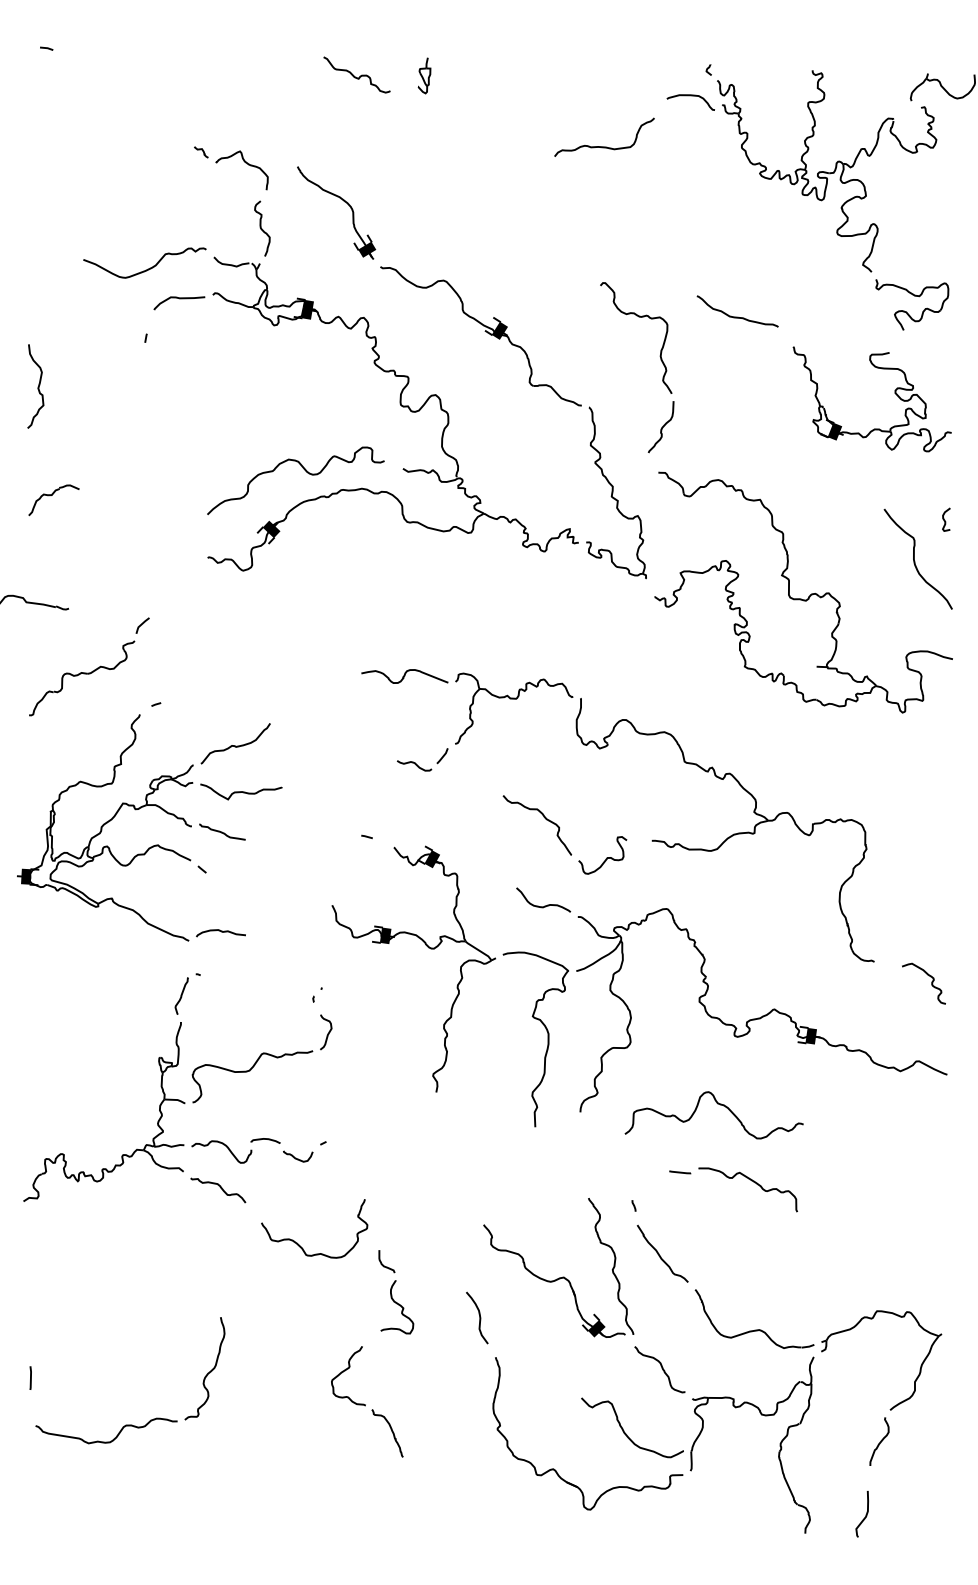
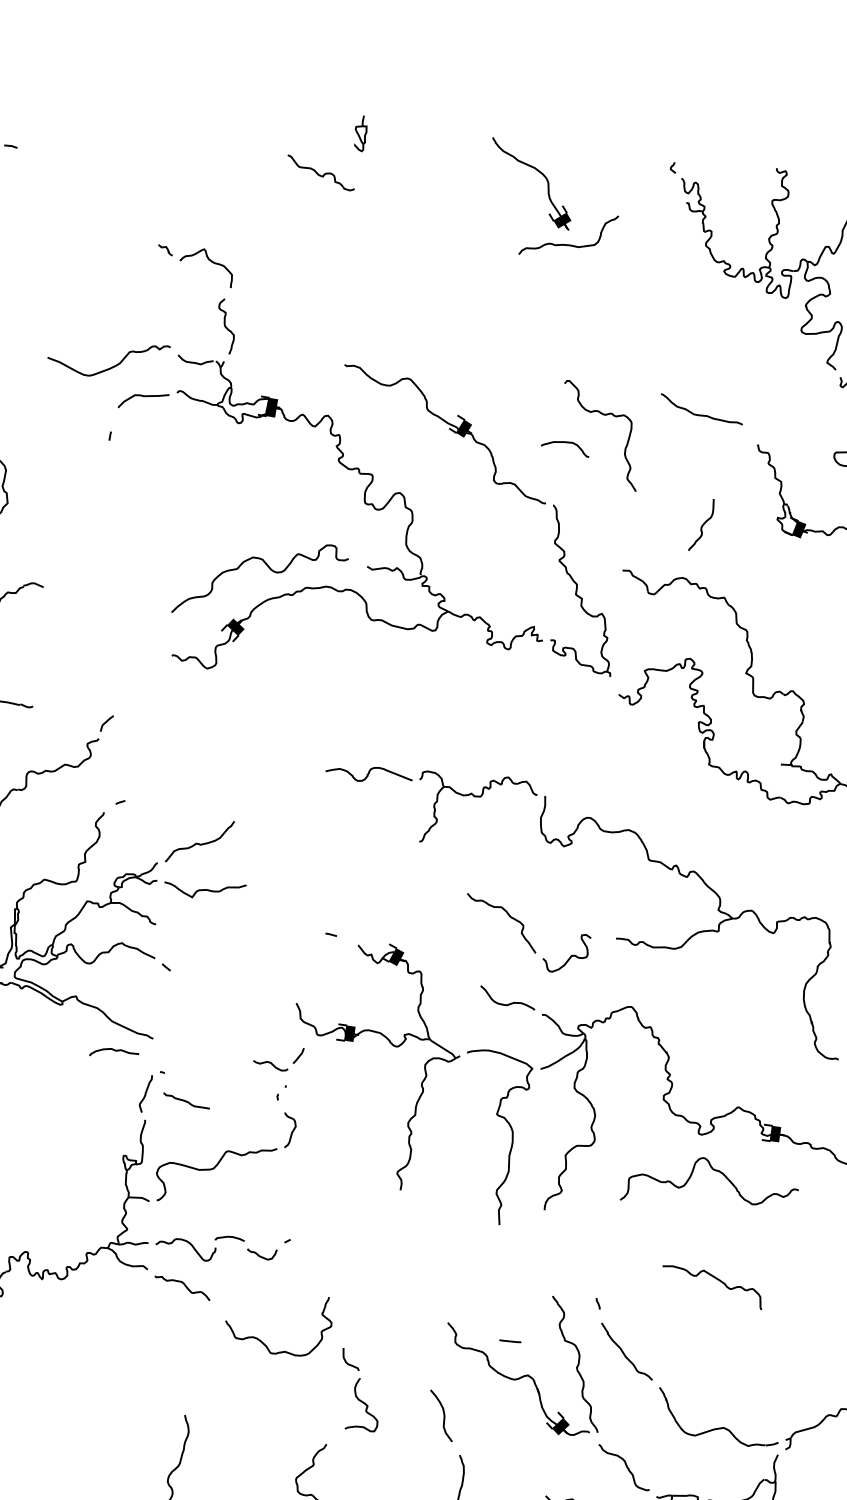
part: (424, 75) -> (360, 133), moved
curve: (690, 96) -> (564, 443), moved
part: (344, 202) -> (539, 173), moved
curve: (661, 427) -> (701, 525), moved
part: (417, 764) -> (273, 1064), moved
curve: (222, 831) -> (186, 1100), moved
curve: (221, 932) -> (114, 1051), moved
curve: (717, 1104) -> (712, 1170), moved
line: (680, 1172) -> (510, 1341), moved

